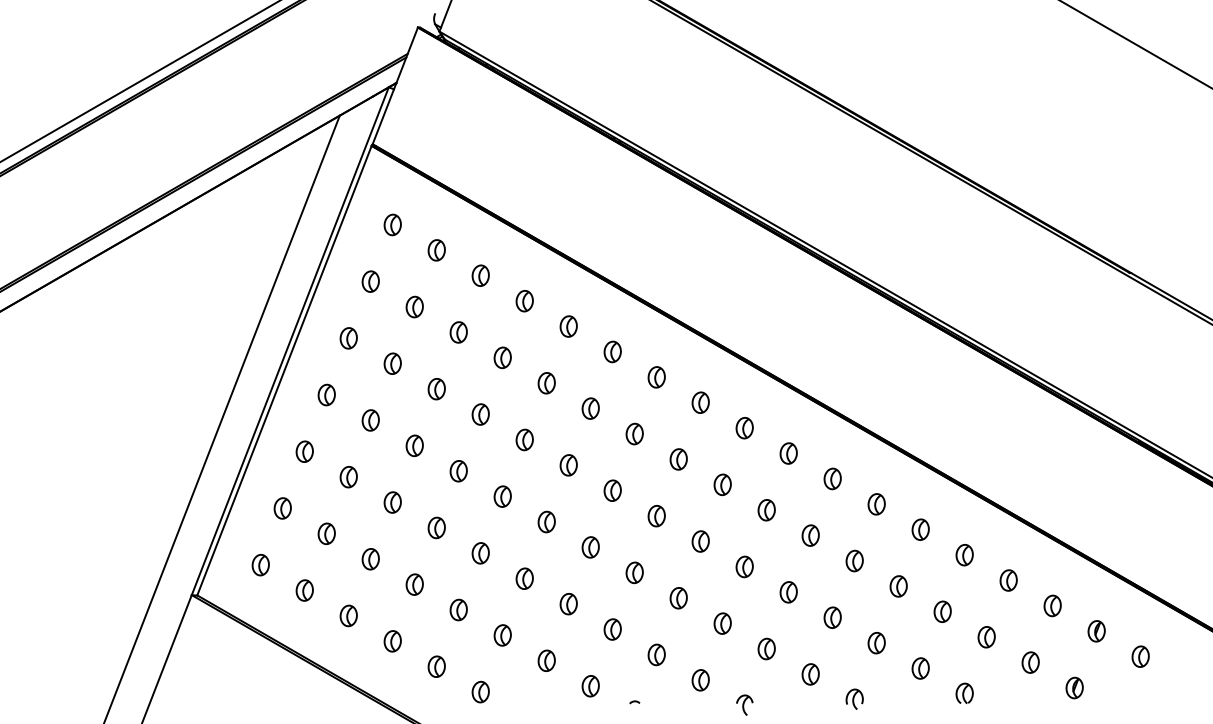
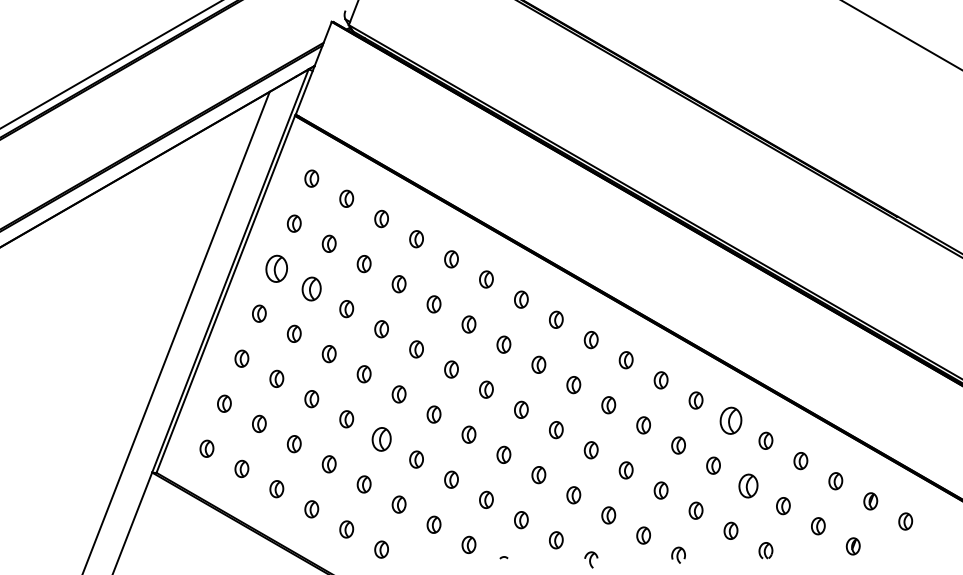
part: (348, 338) -> (276, 268), size x1.6
part: (392, 363) -> (311, 288), size x1.4
part: (920, 529) -> (730, 420), size x1.6
part: (480, 553) -> (381, 439), size x1.4
part: (942, 611) -> (748, 485), size x1.4

